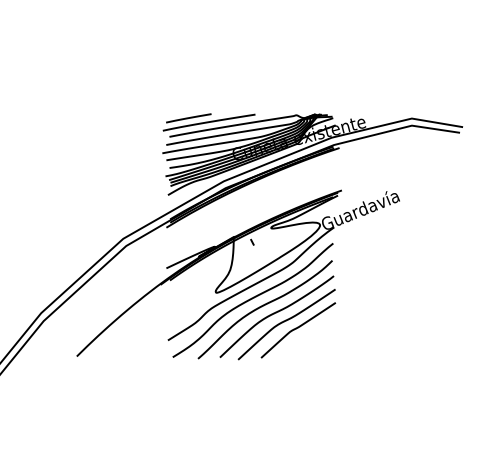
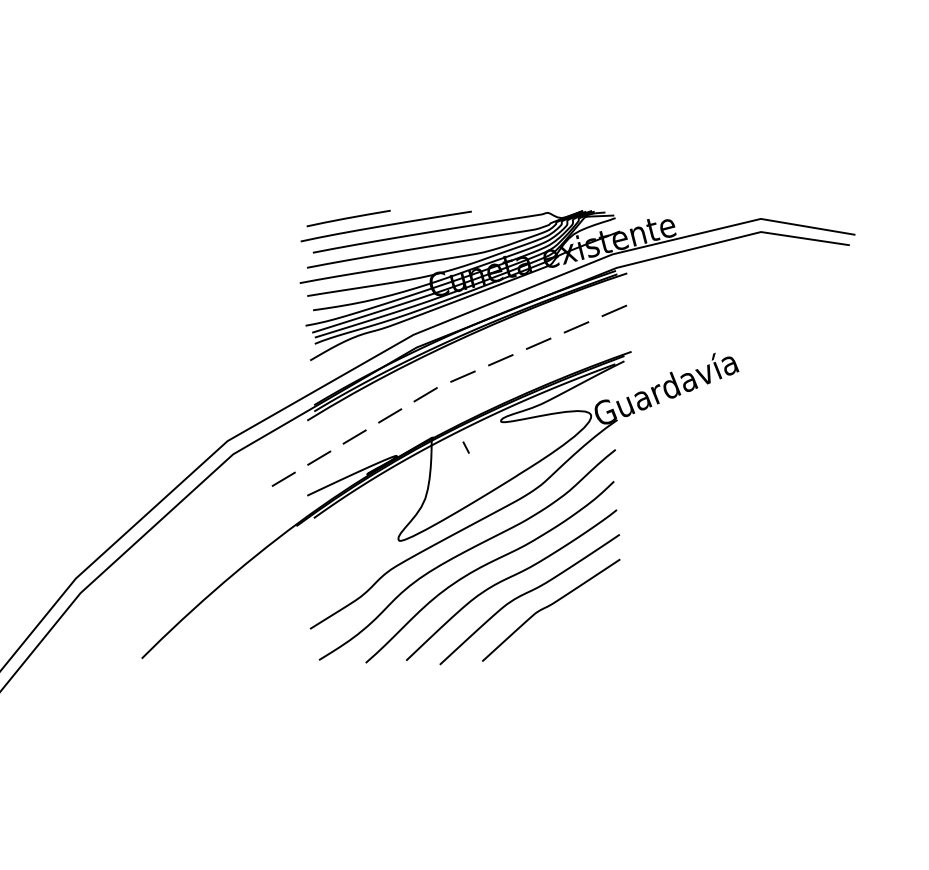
part: (244, 207) -> (451, 383), added

